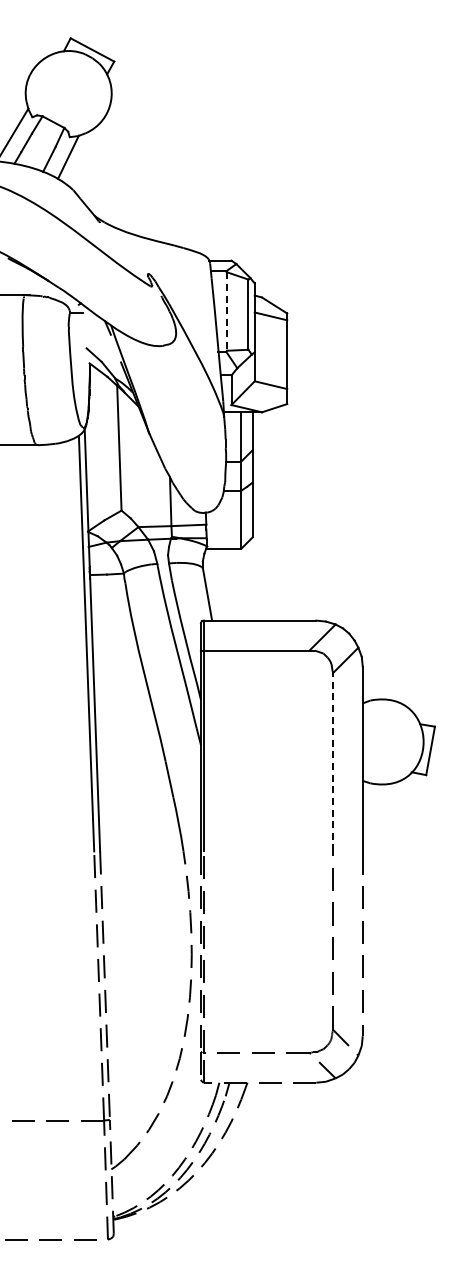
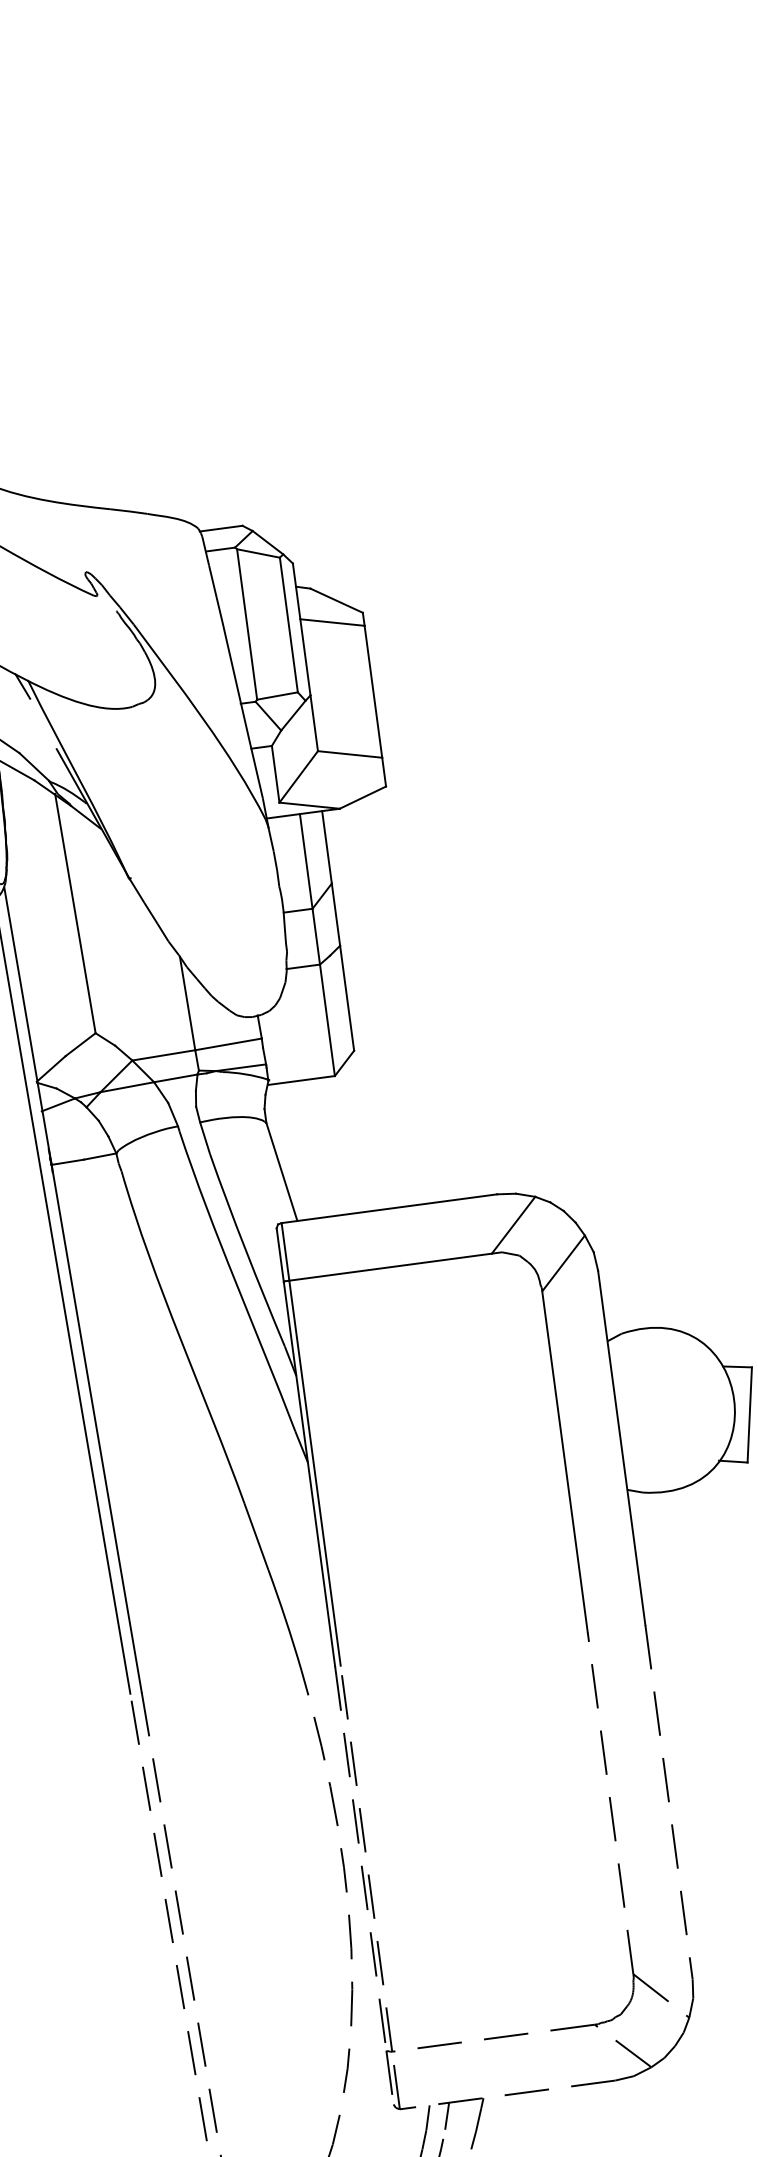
line: (227, 312) -> (248, 626), dashed -> solid
line: (332, 762) -> (564, 1462), dashed -> solid

